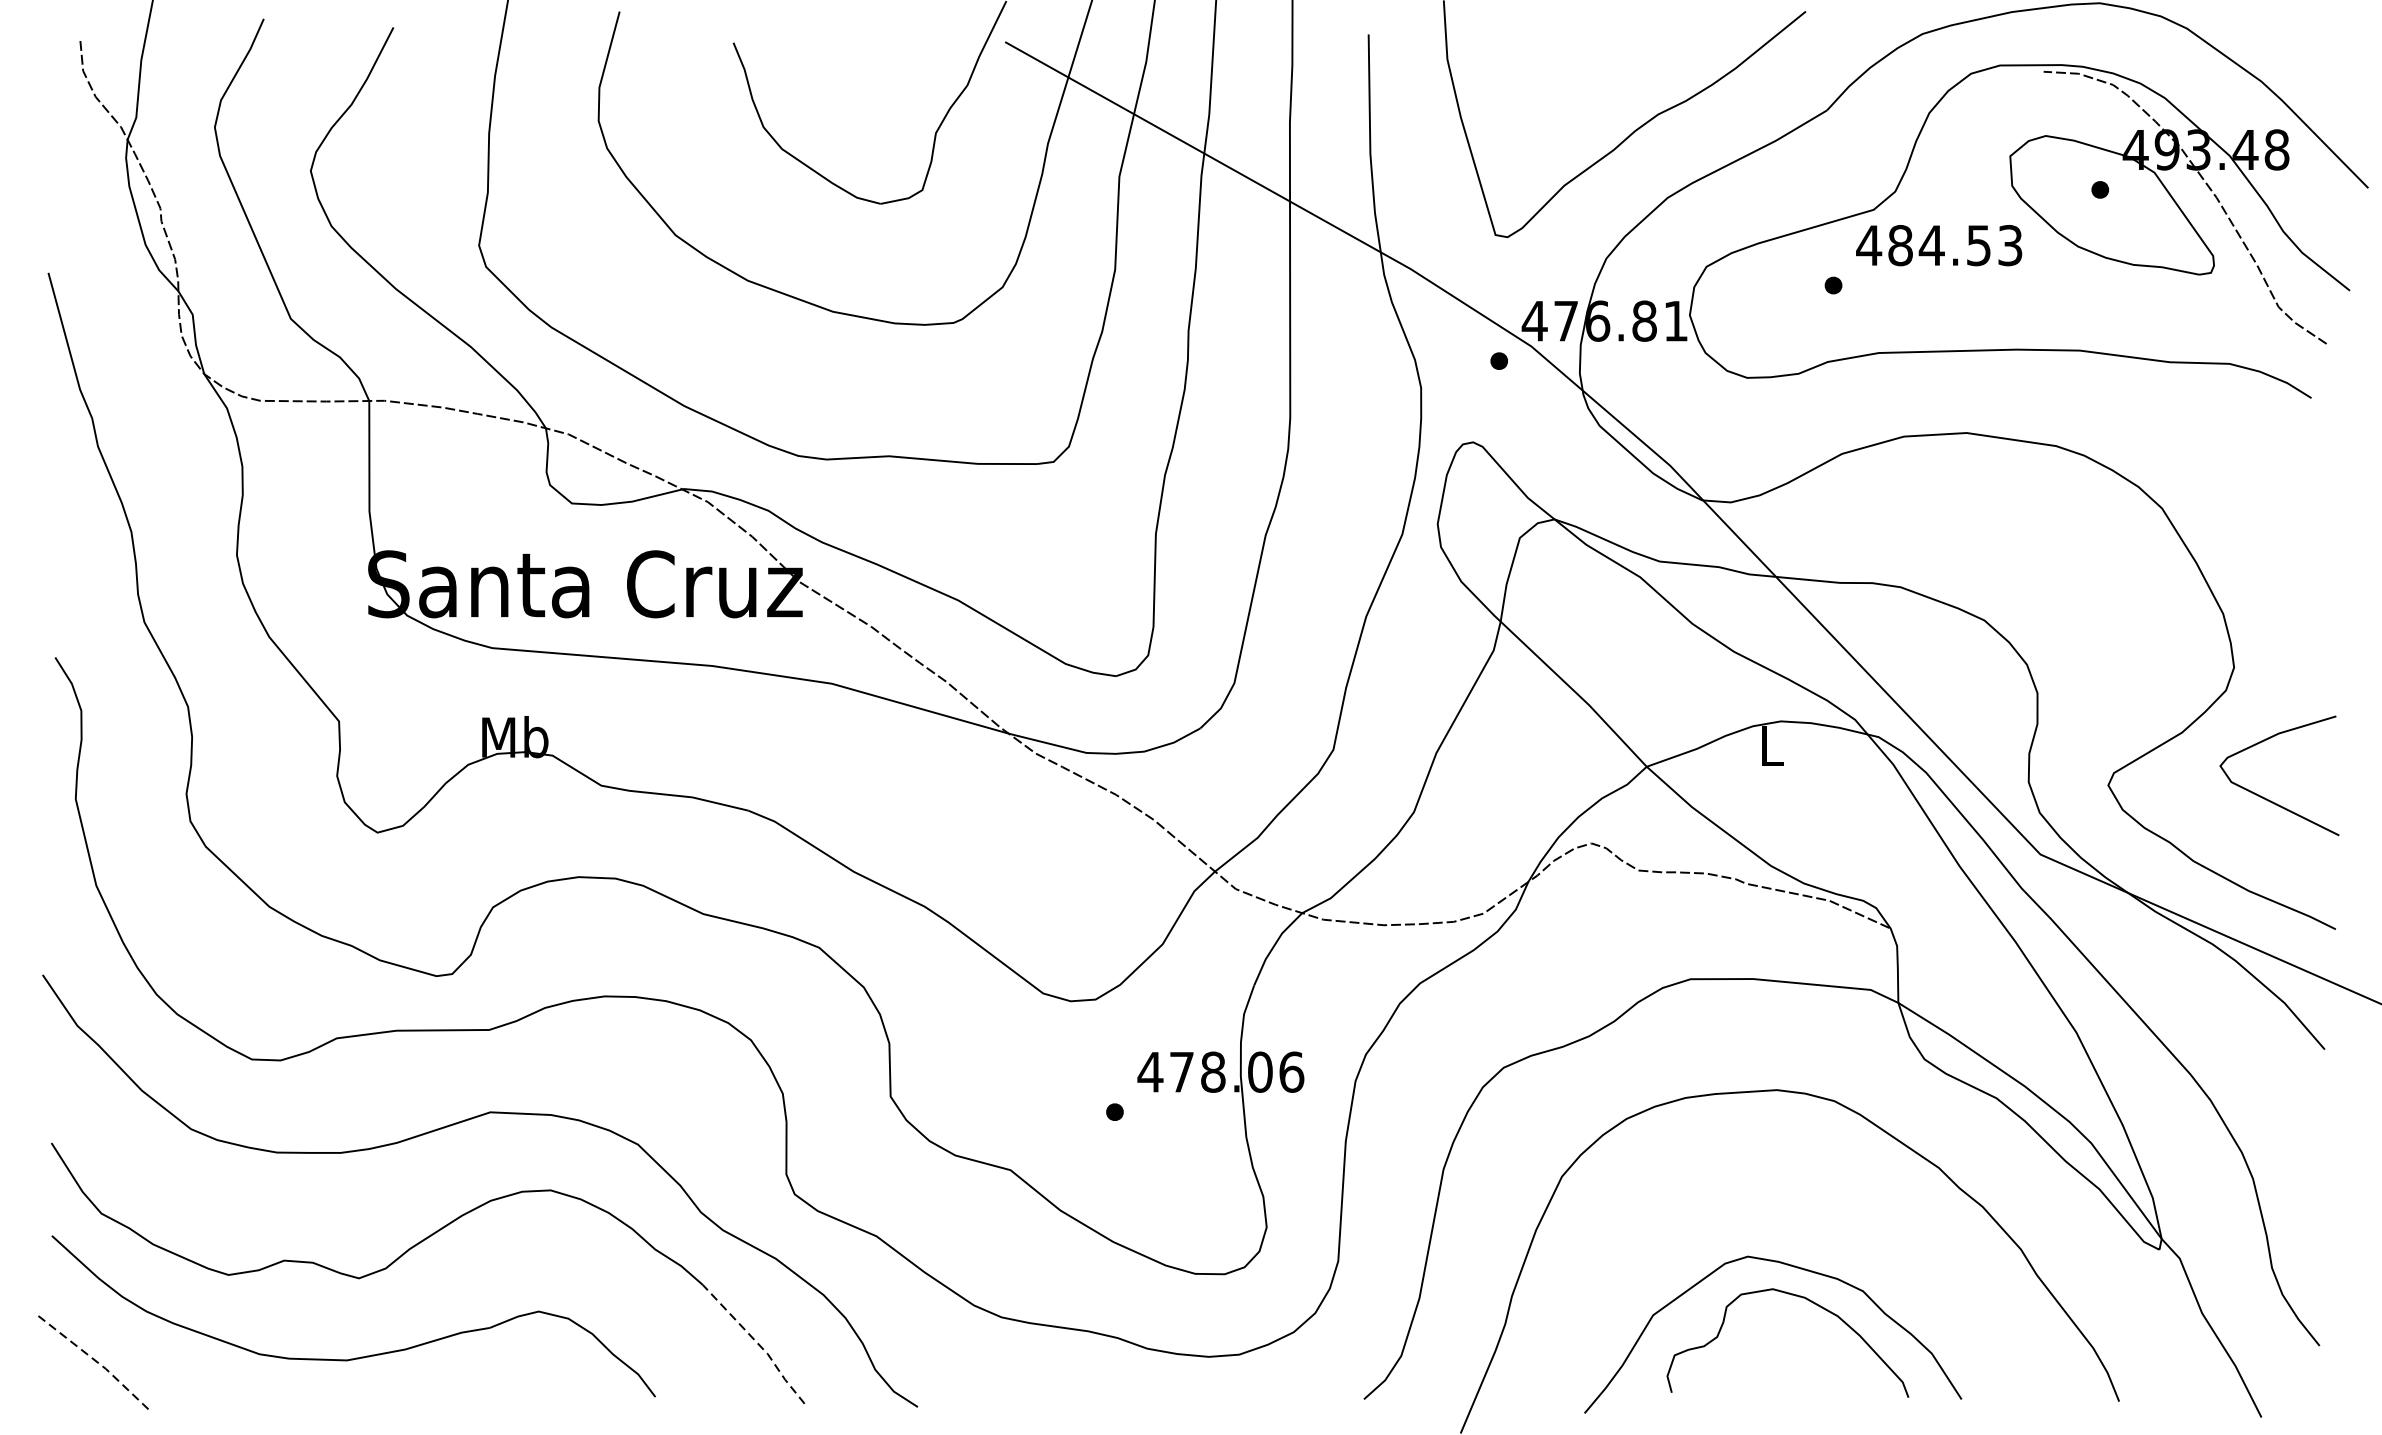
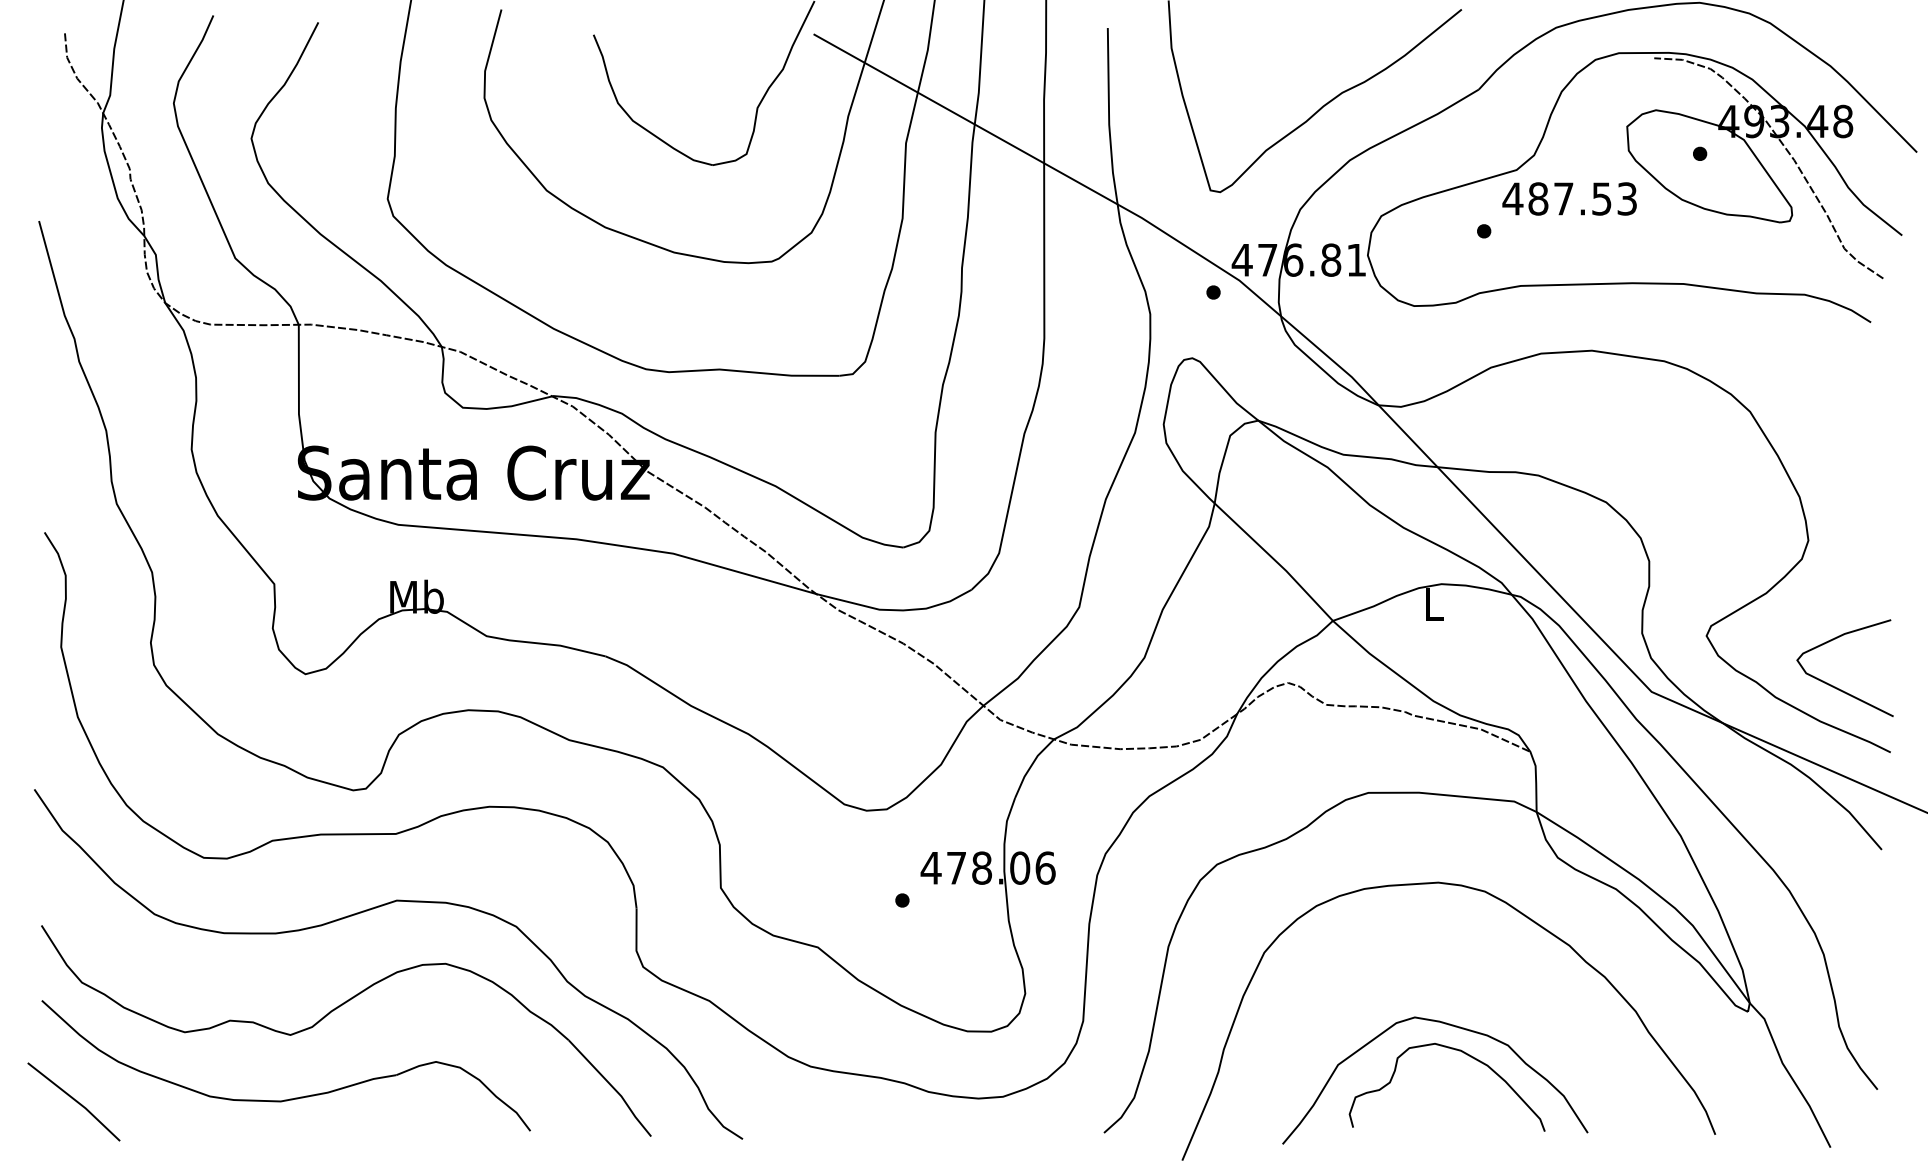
text: (1931, 244) -> (1563, 198), 484.53 -> 487.53
curve: (2267, 798) -> (1835, 686), moved
line: (758, 1343) -> (613, 1087), dashed -> solid
line: (93, 1359) -> (75, 1100), dashed -> solid

